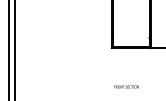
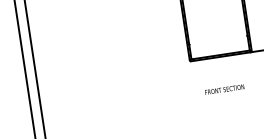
text: (126, 86) -> (224, 88), moved

